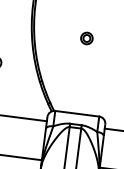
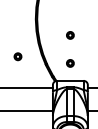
part: (81, 85) -> (70, 63), added

